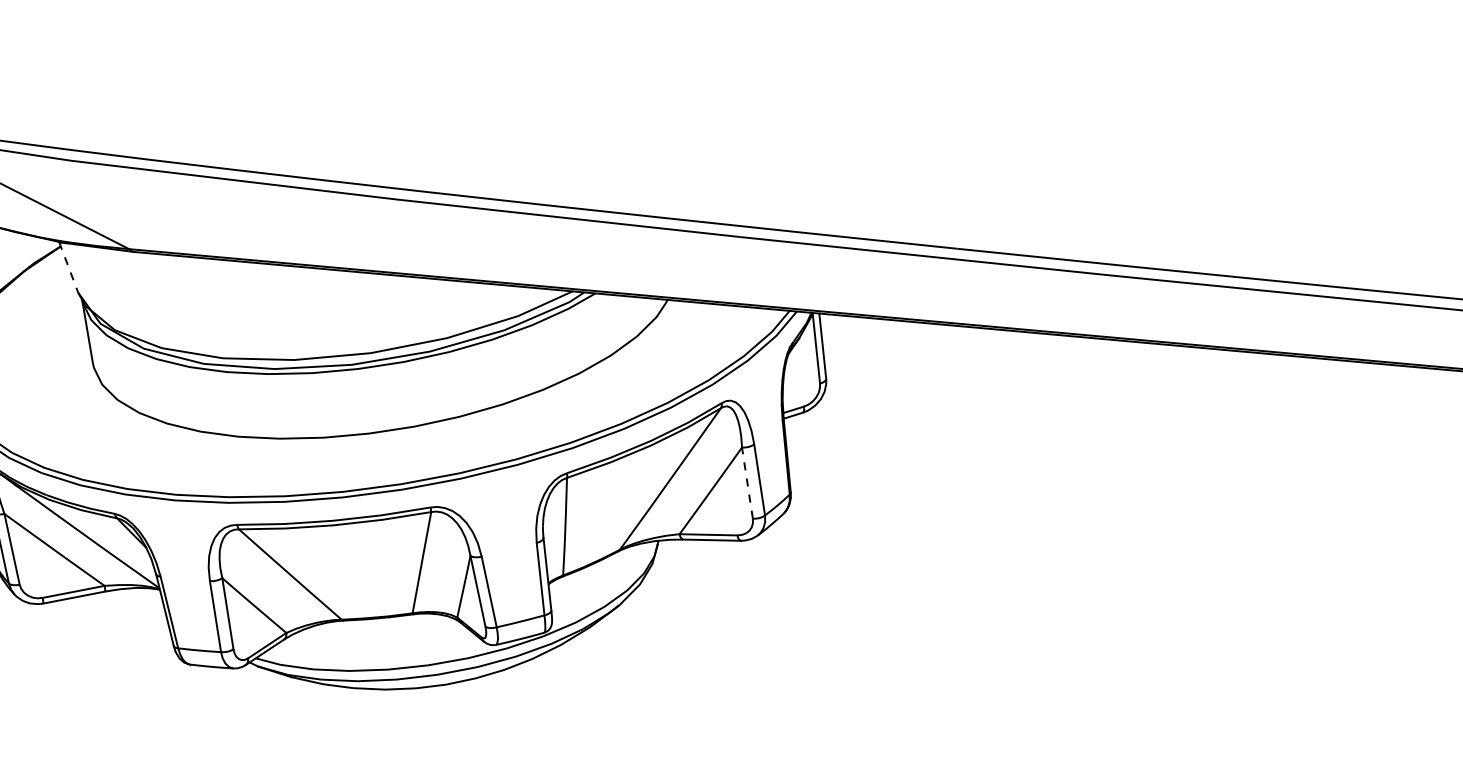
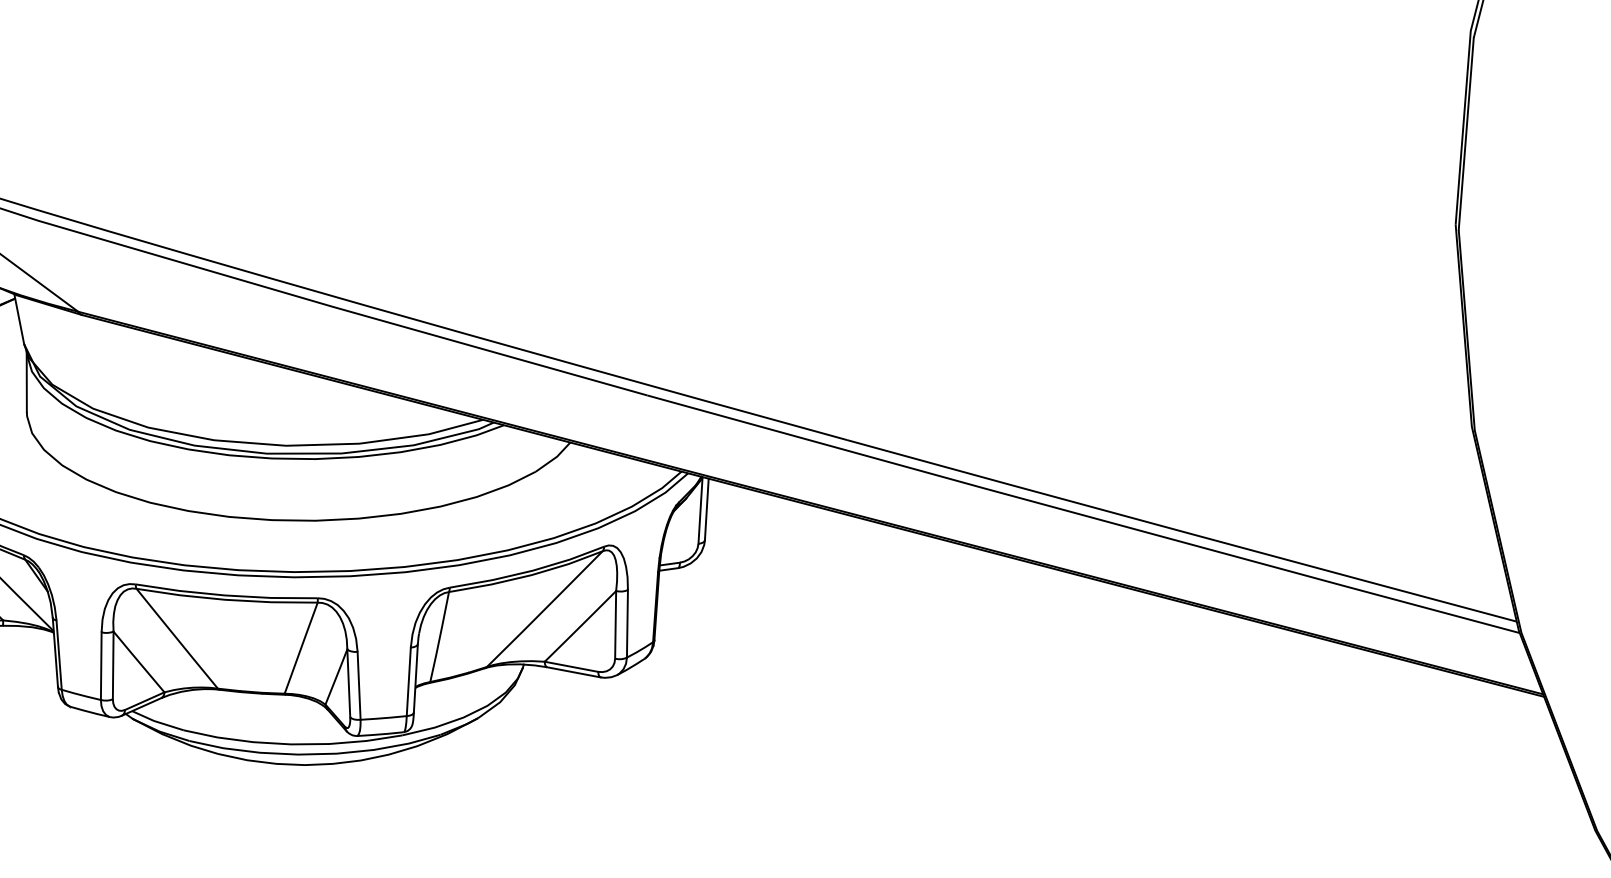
line: (68, 267) -> (19, 319), dashed -> solid
line: (747, 482) -> (615, 624), dashed -> solid

